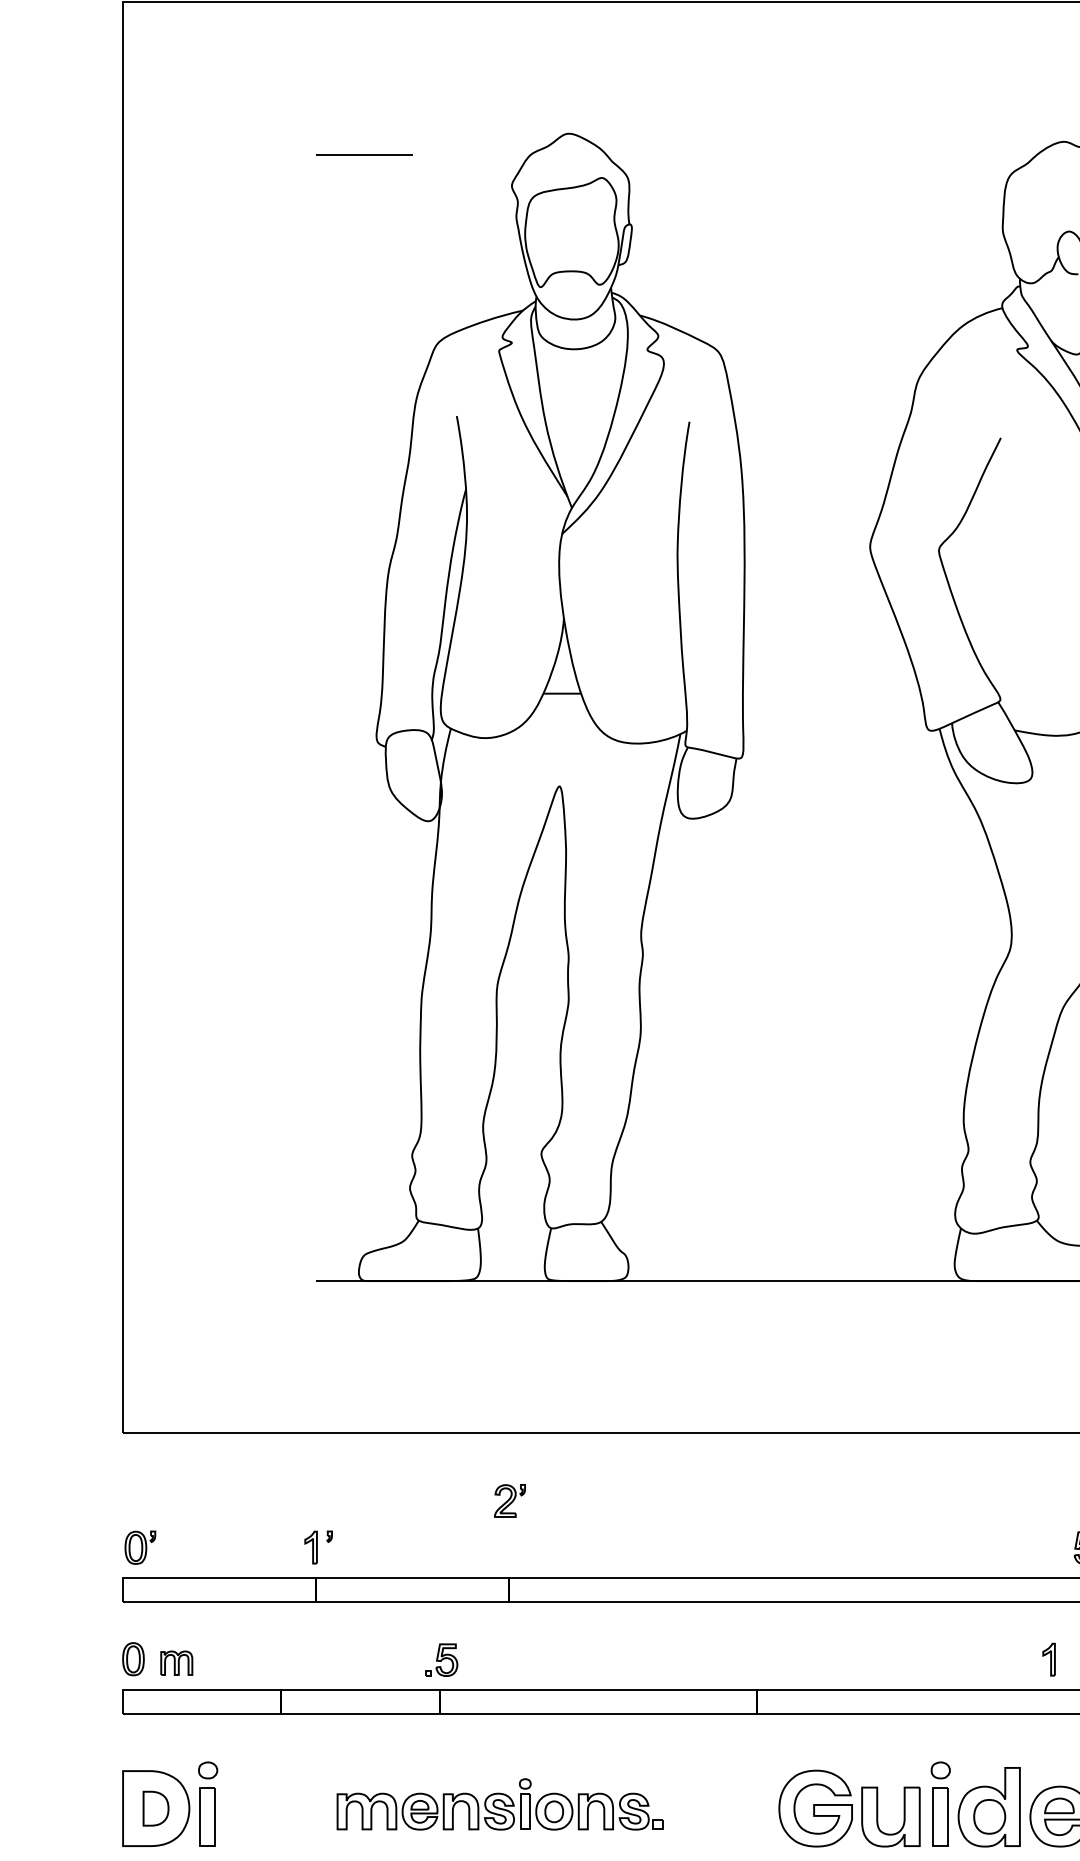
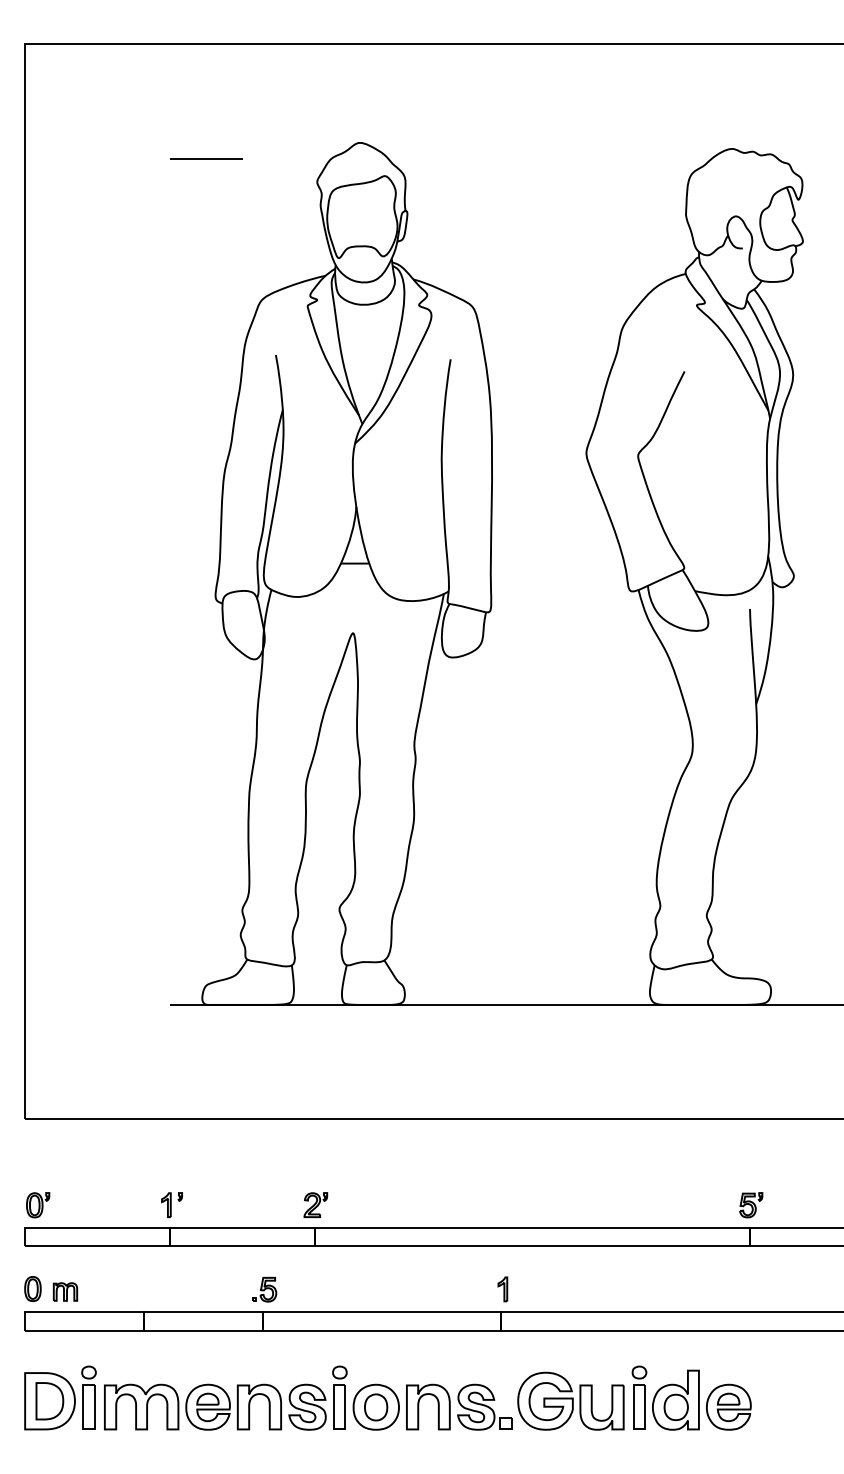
part: (509, 1500) -> (315, 1204), moved
part: (1048, 1659) -> (502, 1289), moved
part: (500, 1803) -> (308, 1397), size x1.67
part: (155, 1808) -> (49, 1401), size x1.43

